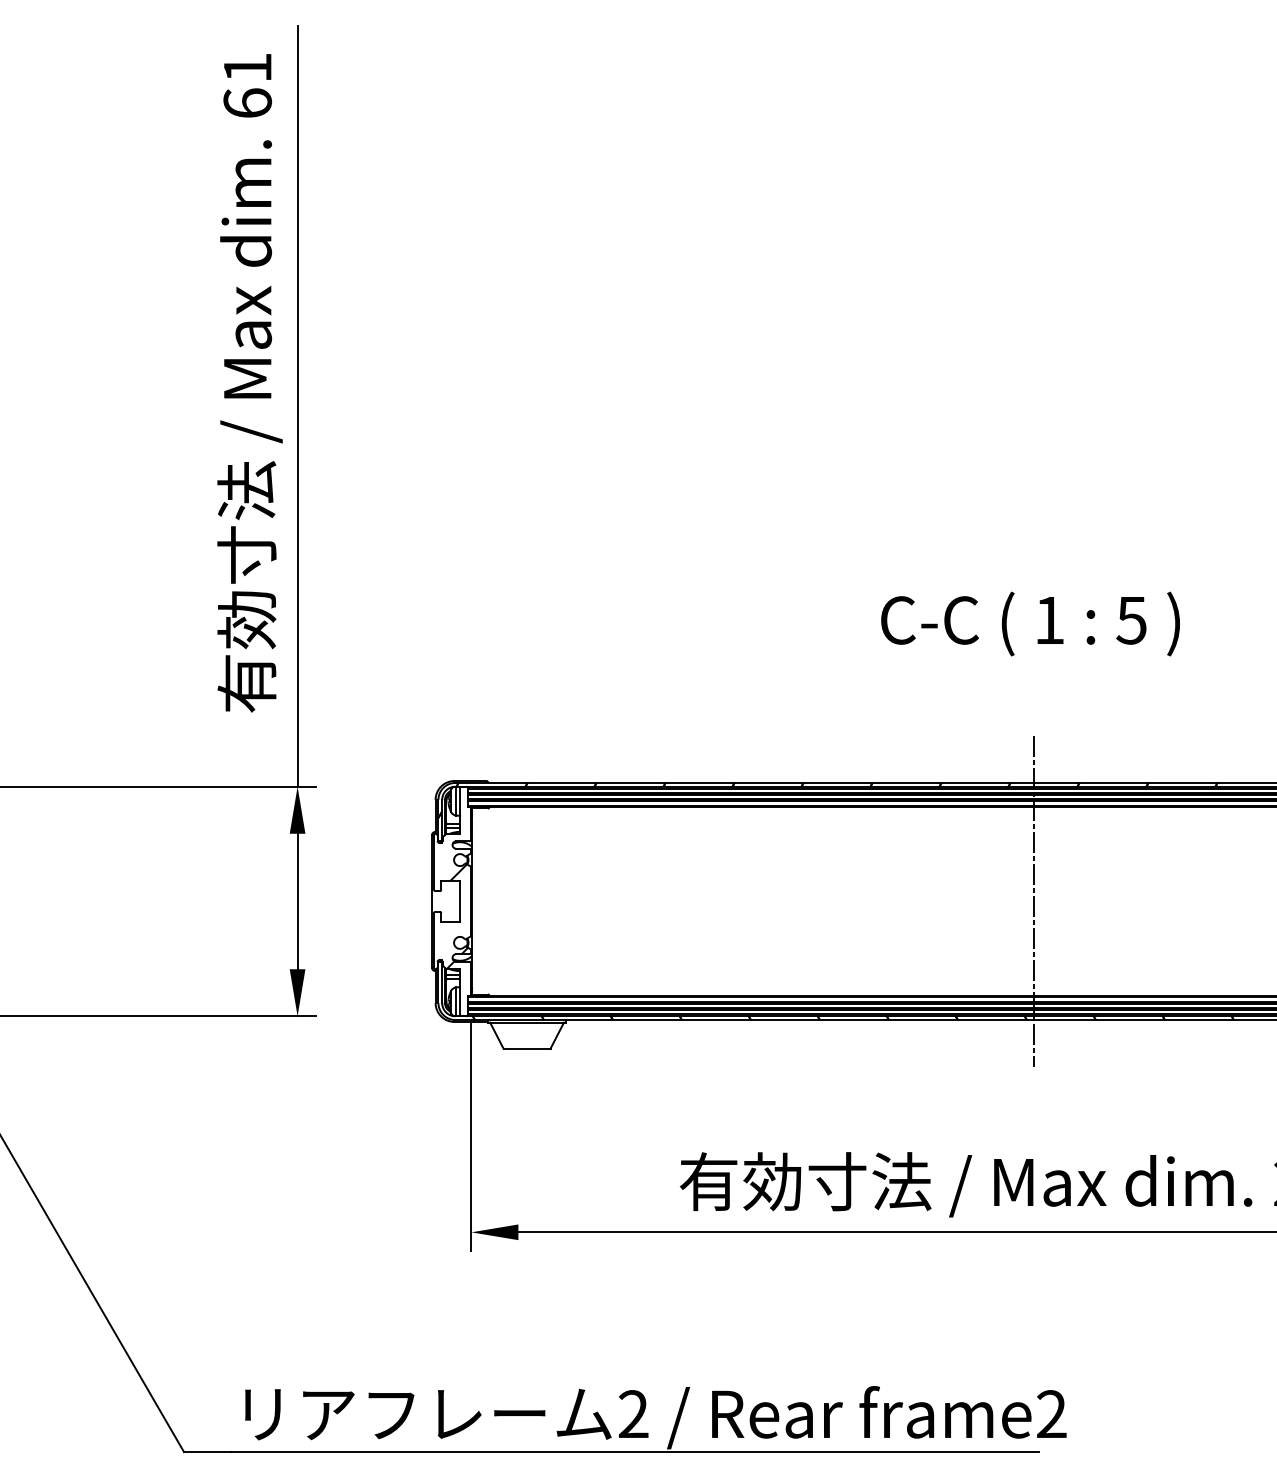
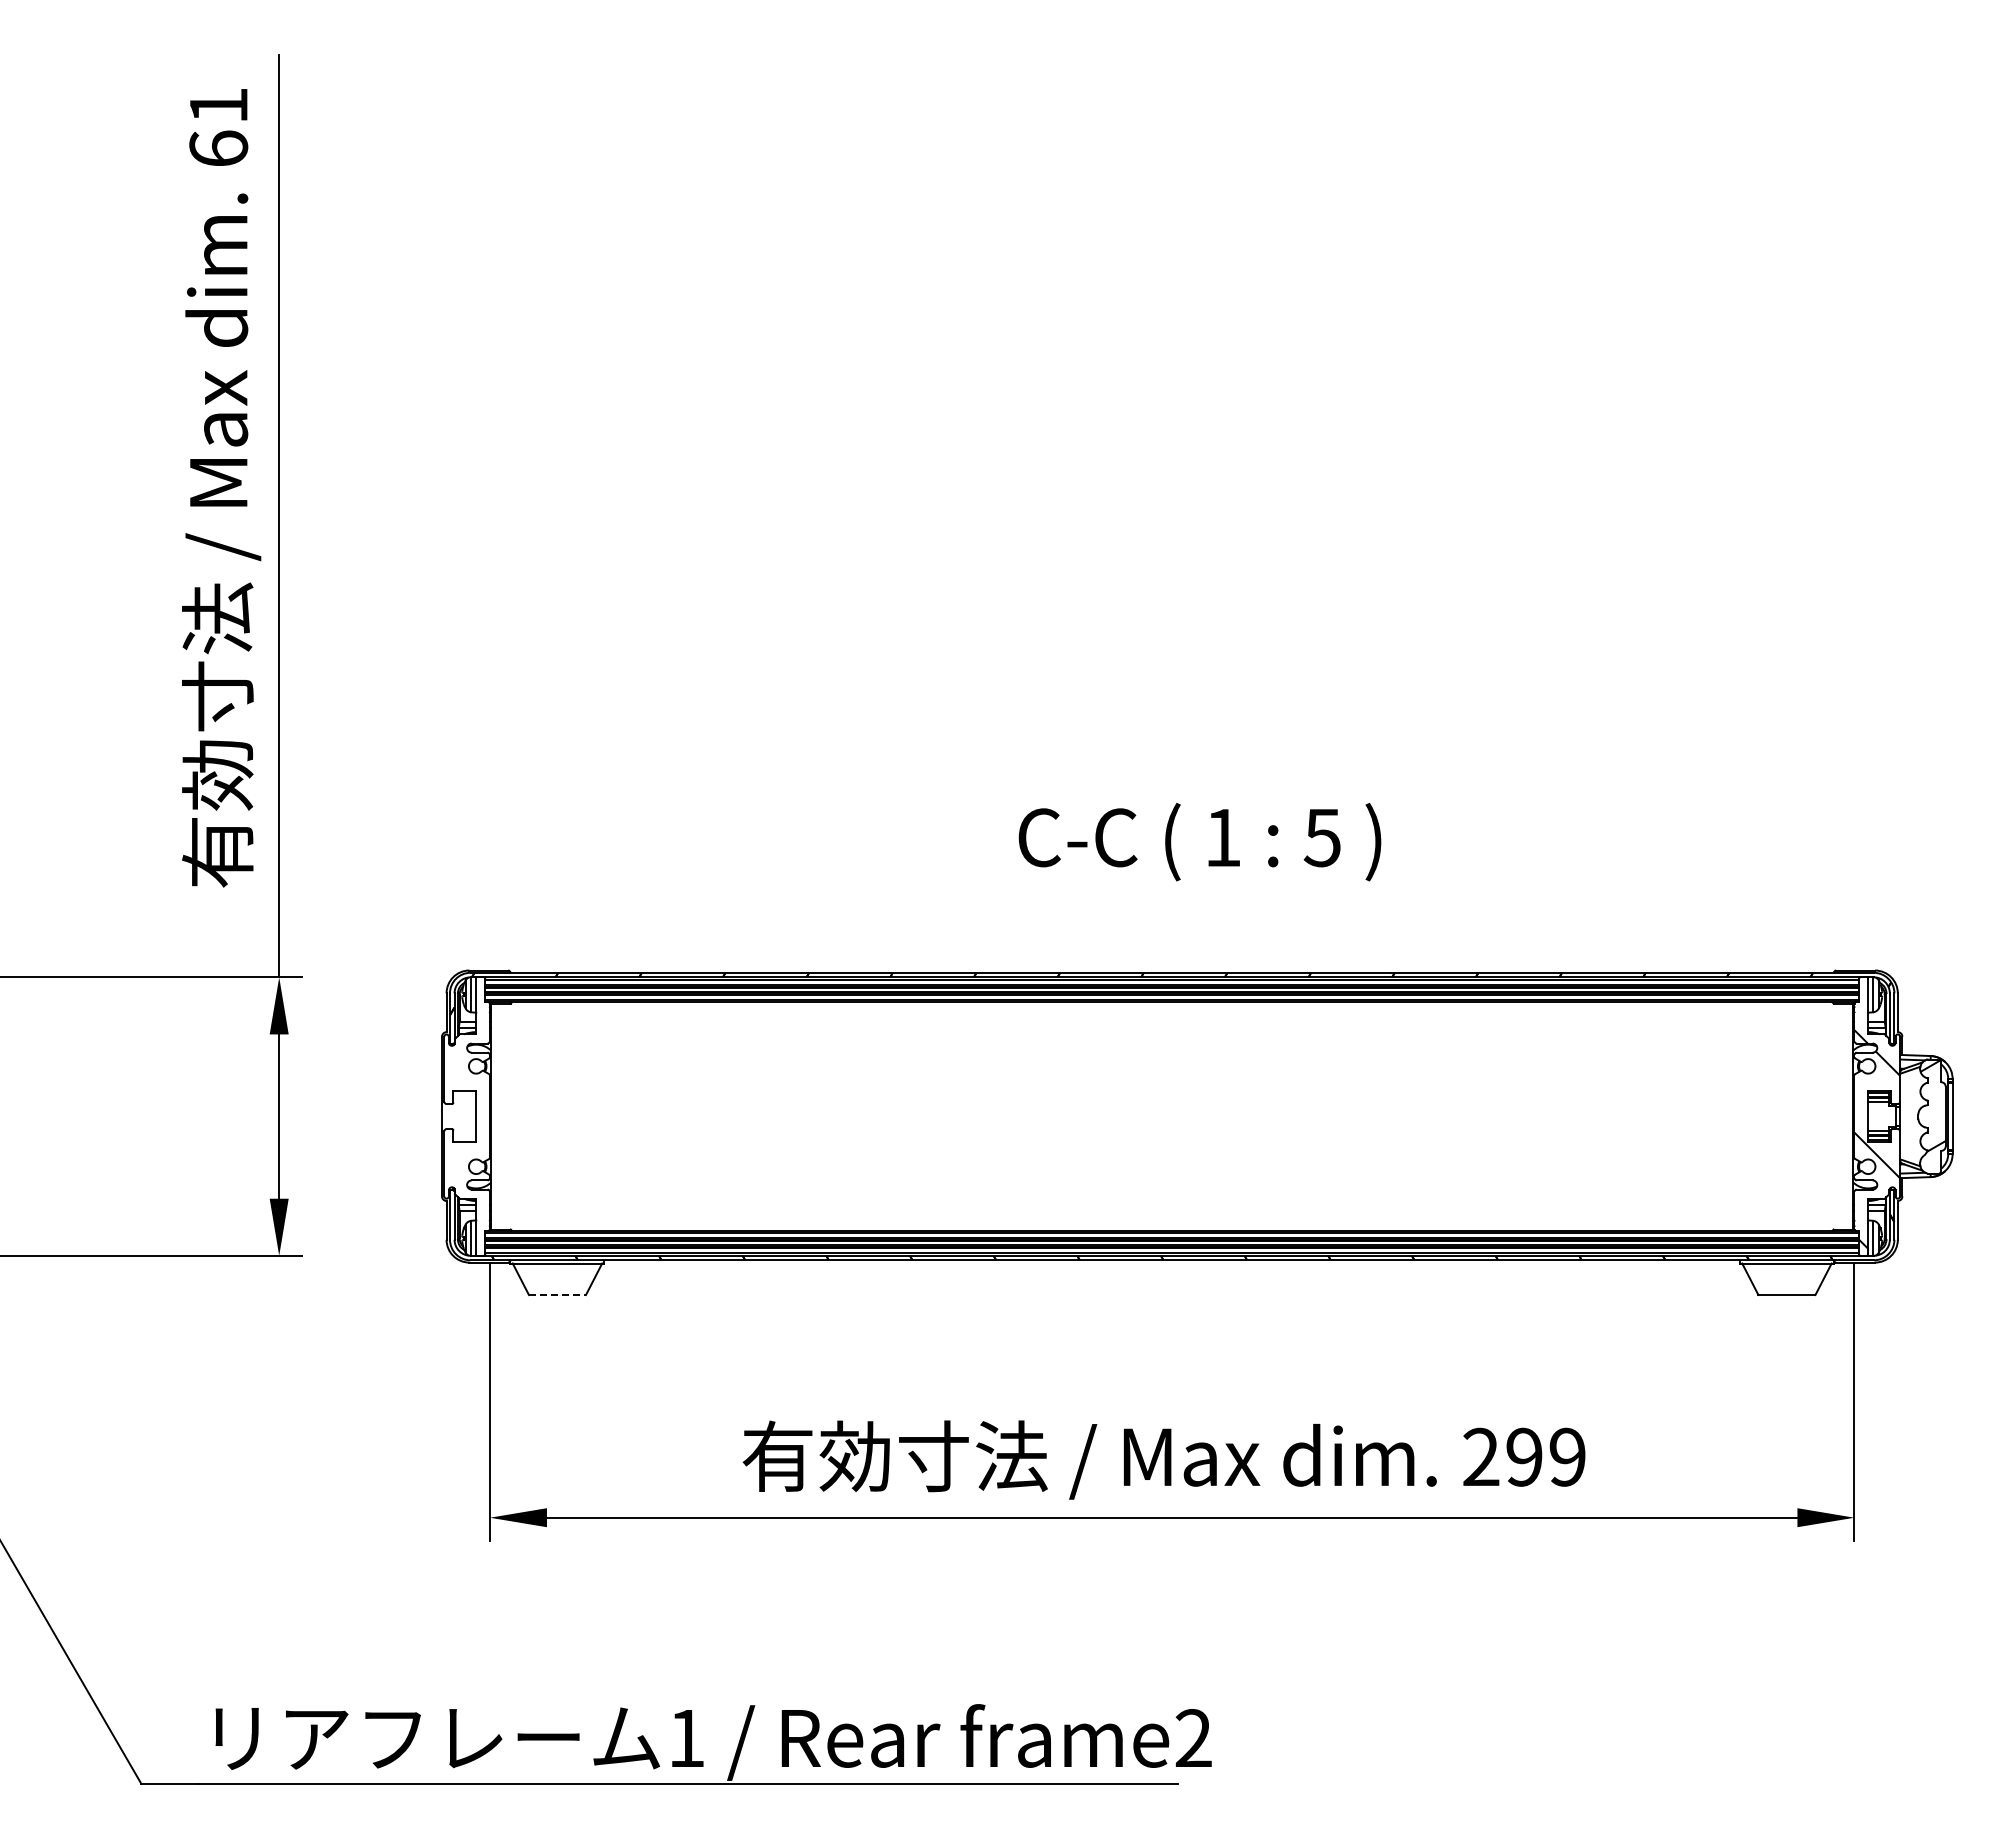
text: (1030, 624) -> (1199, 842), moved
hatch: (456, 877) -> (472, 1087), removed
line: (1034, 901) -> (1172, 1116), removed
line: (527, 1049) -> (557, 1295), solid -> dashed
text: (633, 1413) -> (686, 1737), 2 -> 1

